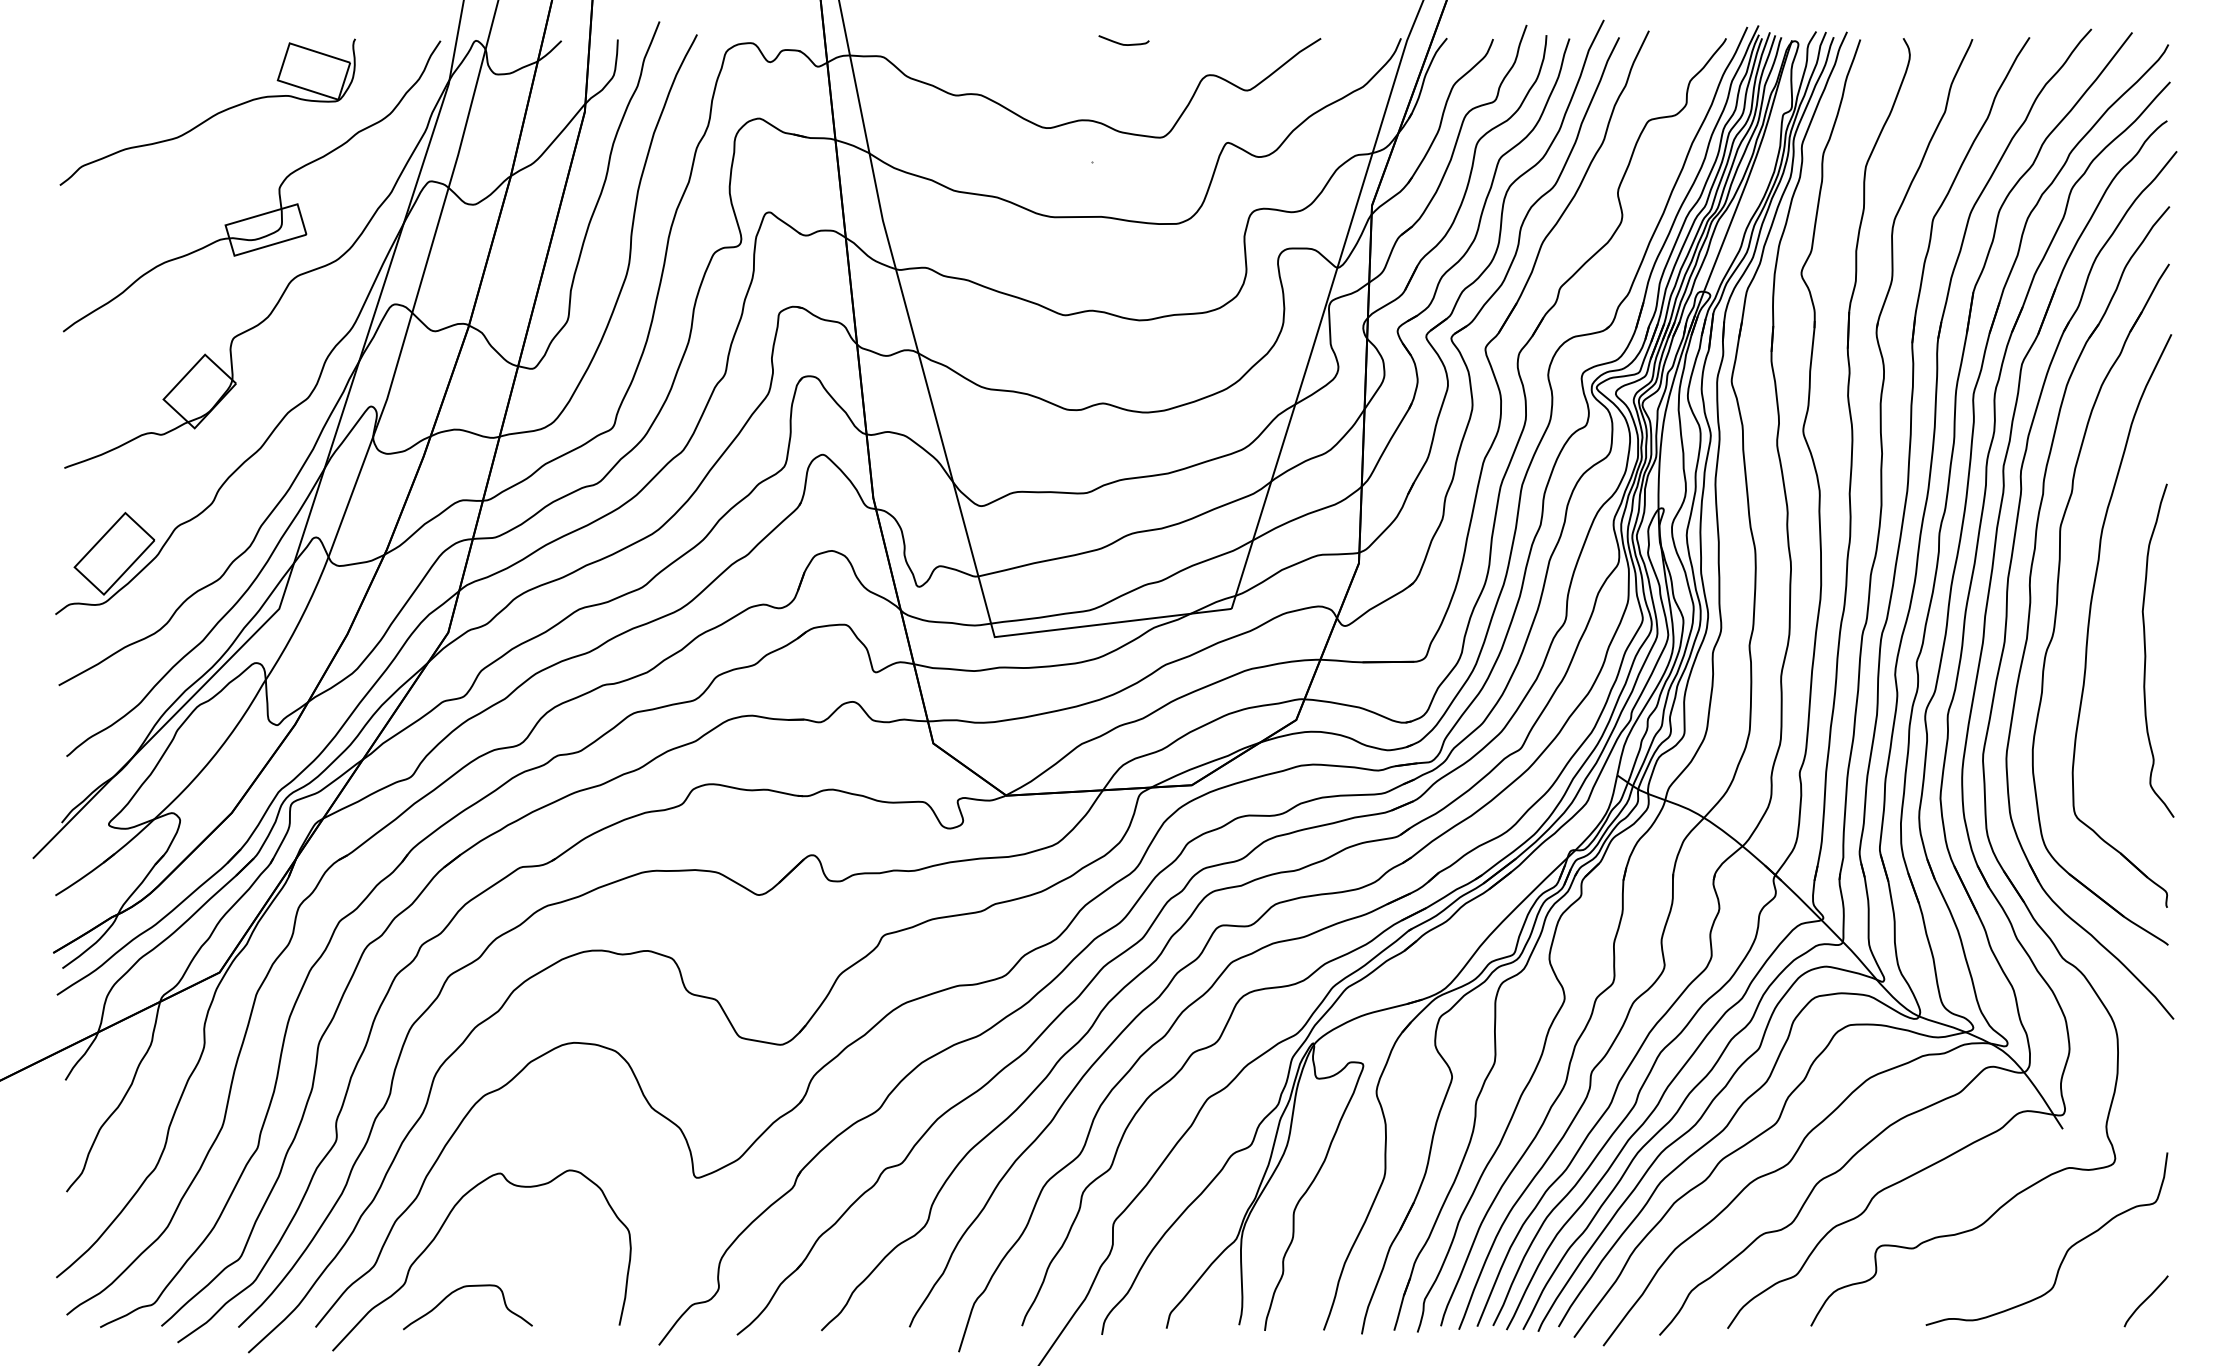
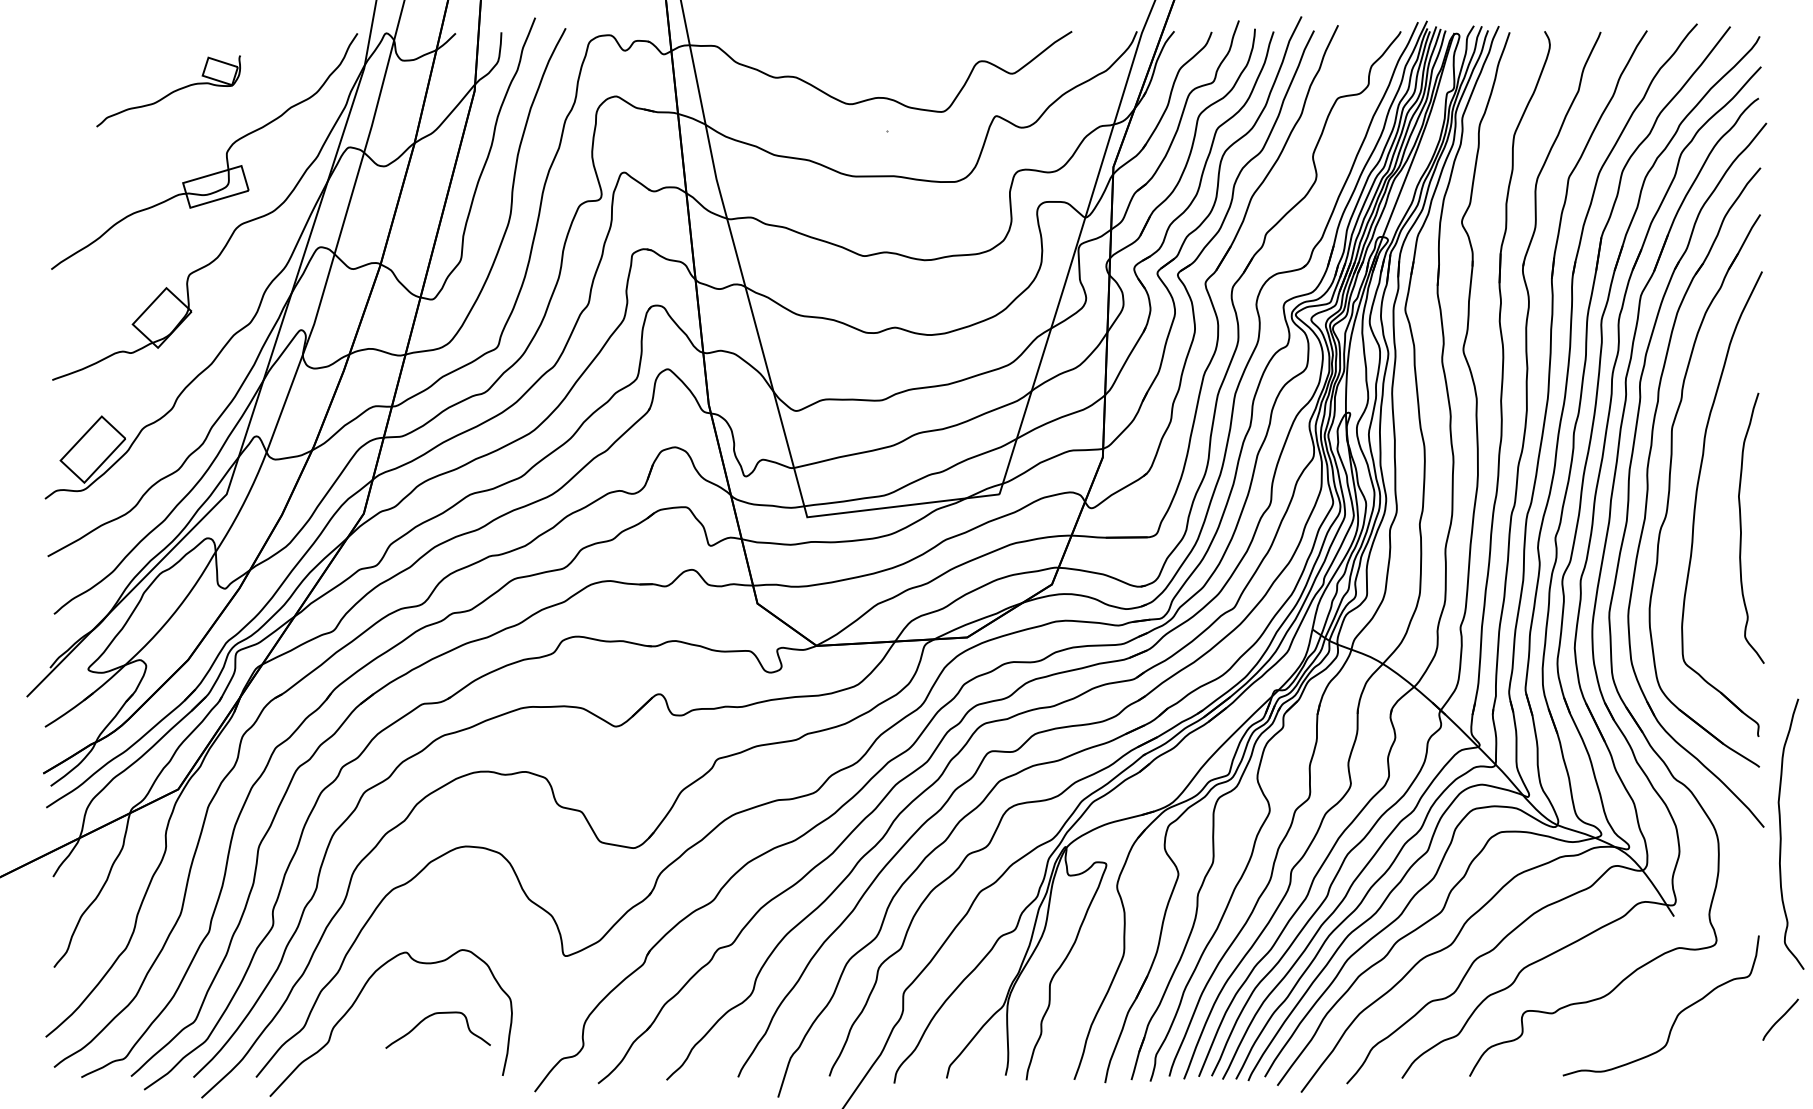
curve: (1123, 43) -> (911, 35), removed
part: (207, 111) -> (168, 90), size x0.6
curve: (2195, 1029) -> (1781, 835), added
curve: (458, 1290) -> (430, 1016), moved
curve: (2145, 1301) -> (1780, 1019), moved

